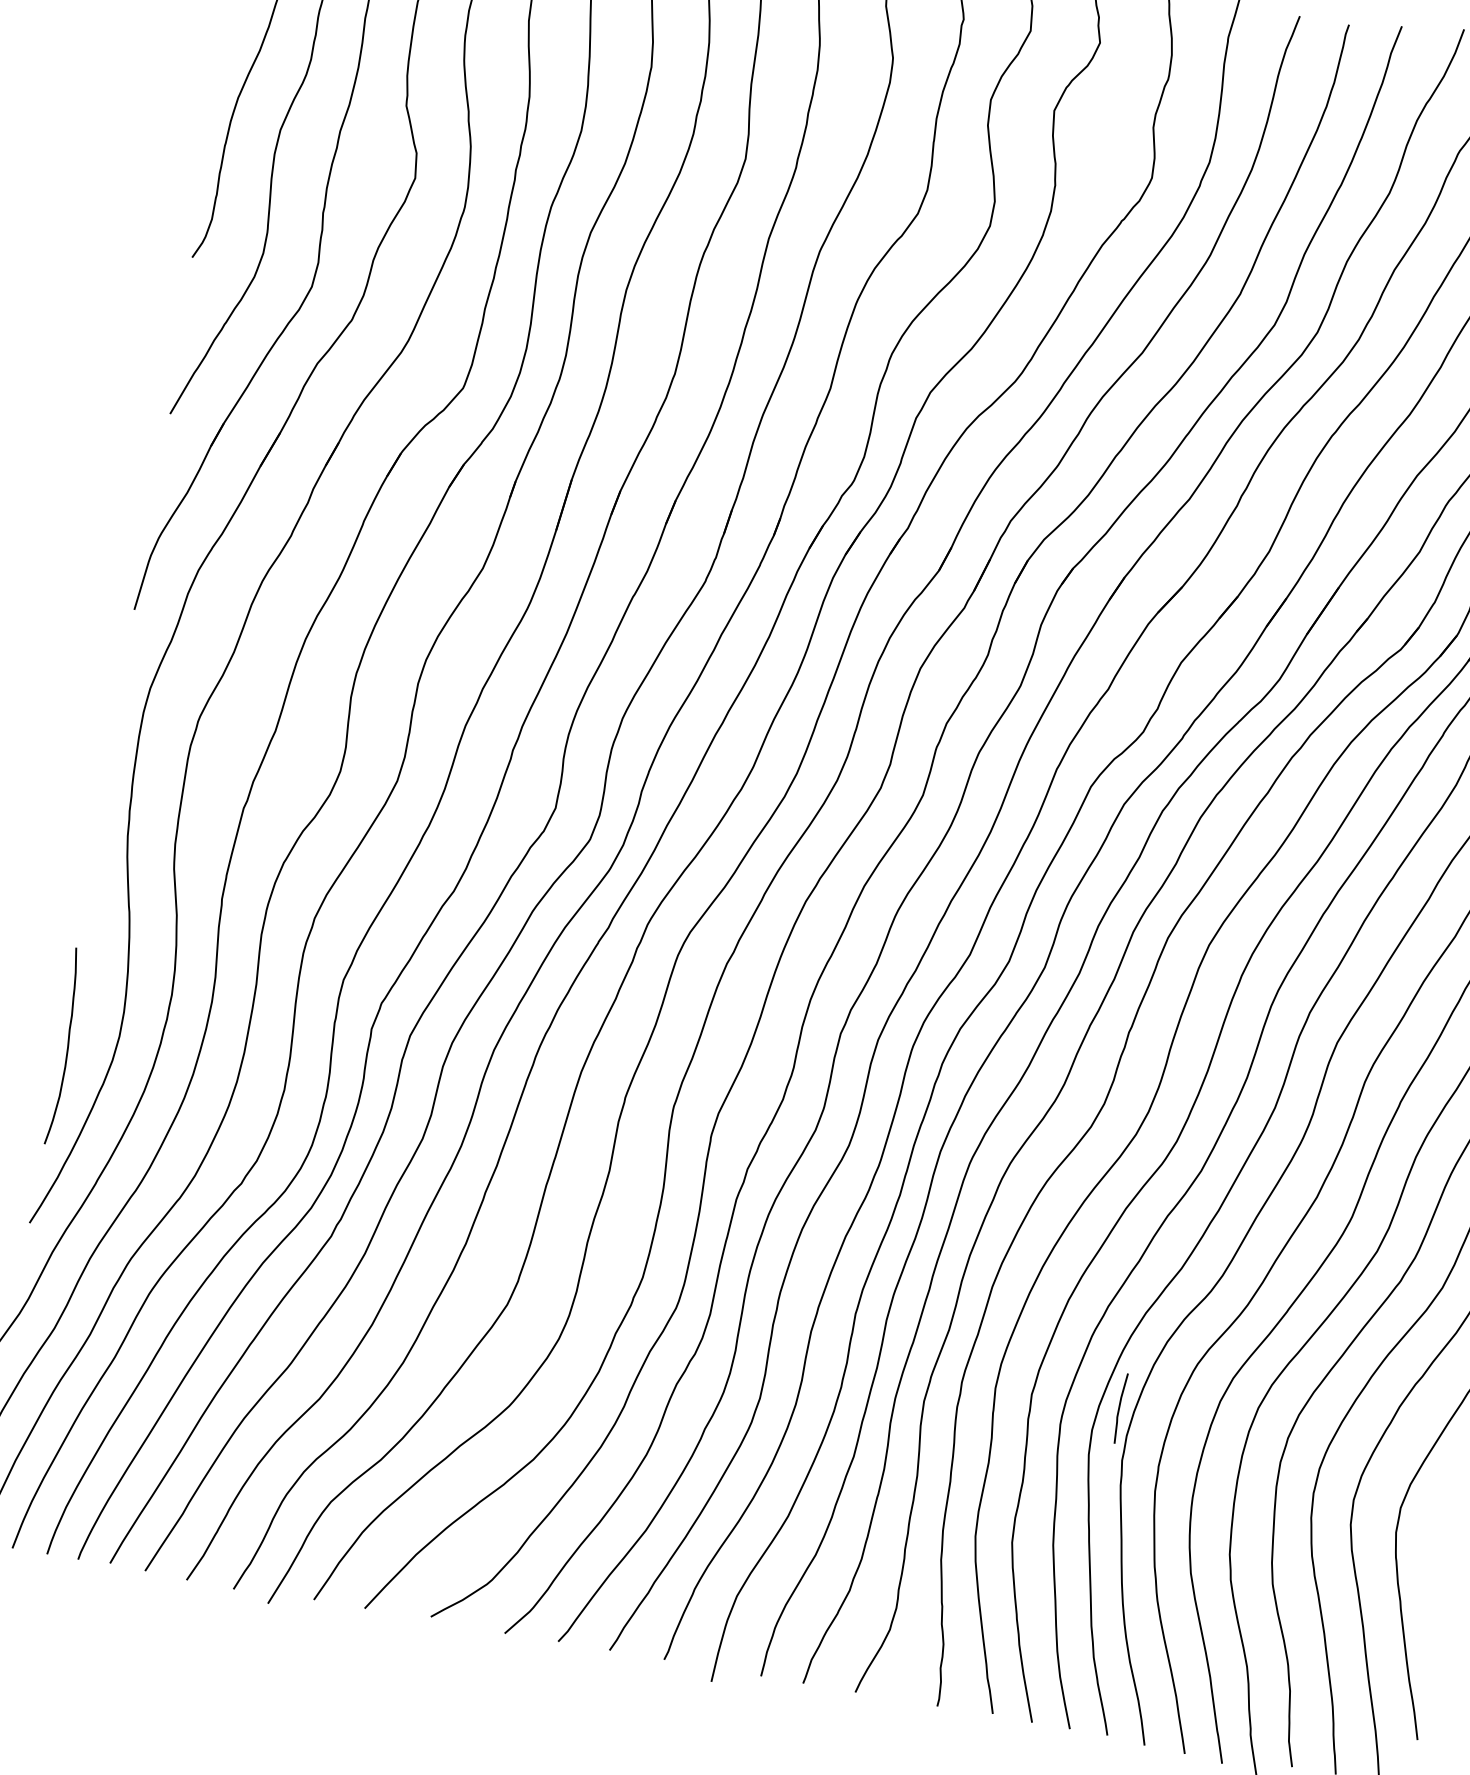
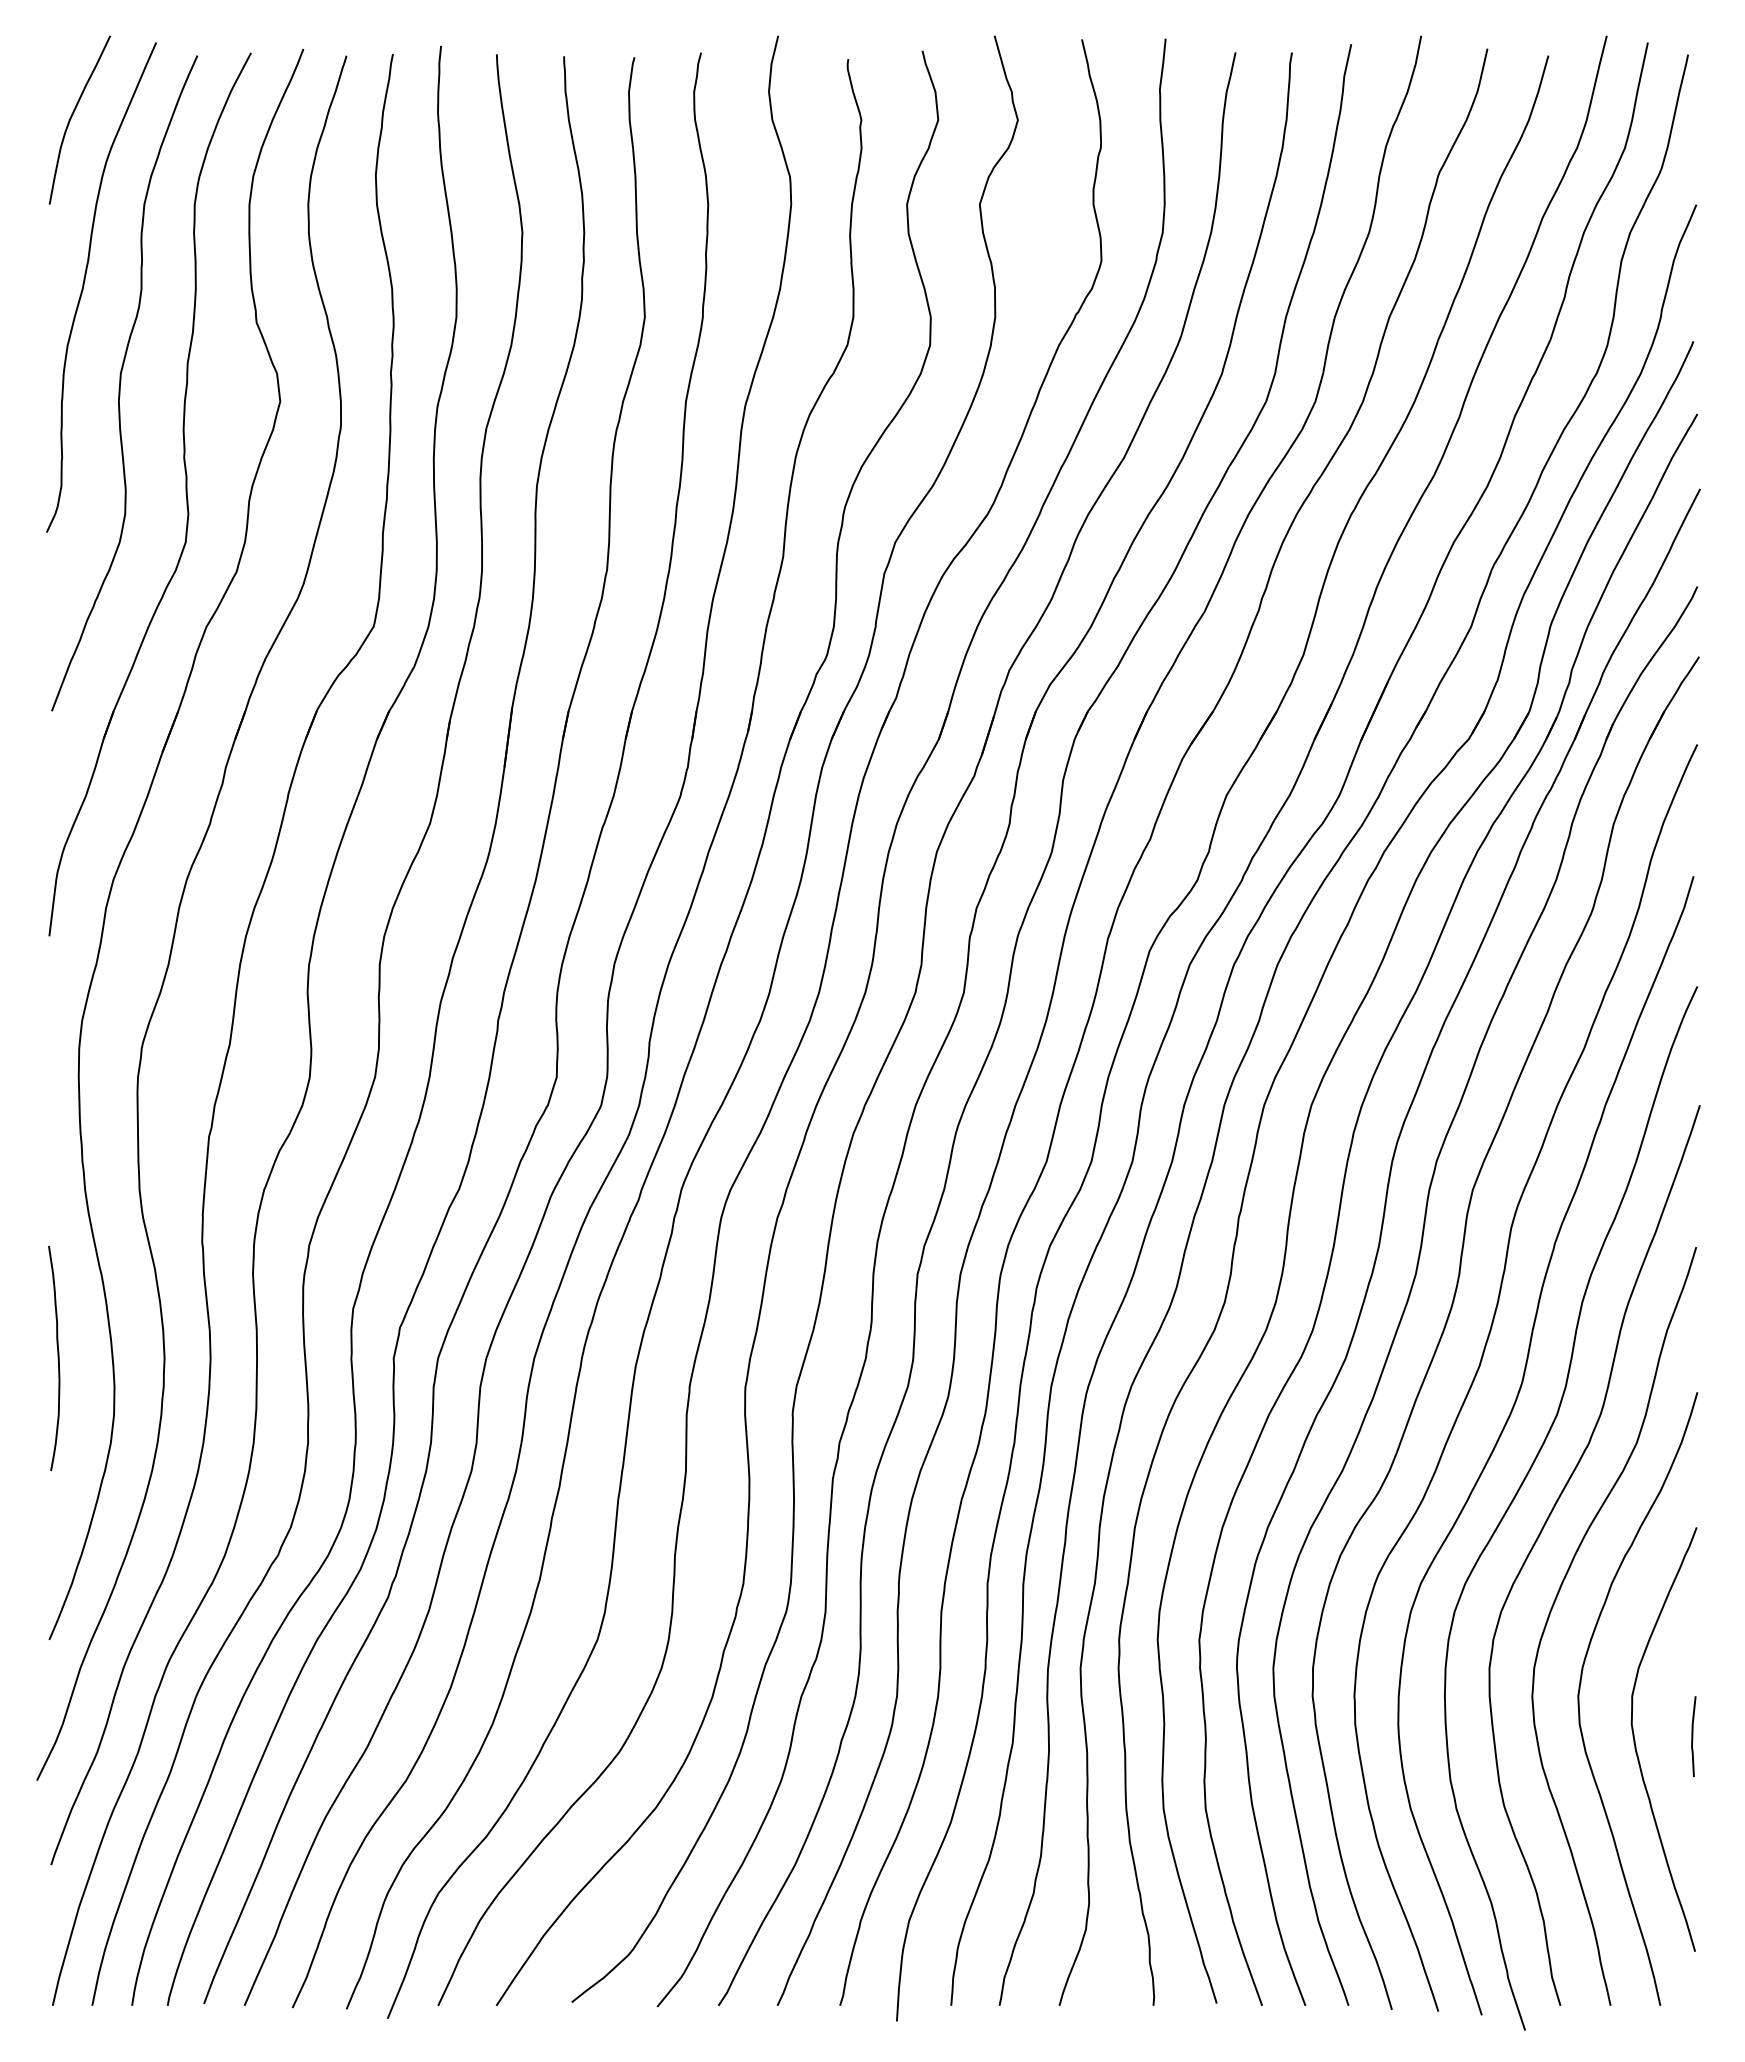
curve: (66, 1047) -> (57, 1358), moved
line: (1120, 1408) -> (1693, 1736), moved

